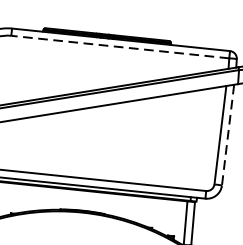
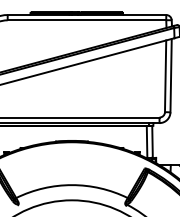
line: (119, 47) -> (86, 20), dashed -> solid
line: (228, 134) -> (171, 75), dashed -> solid

